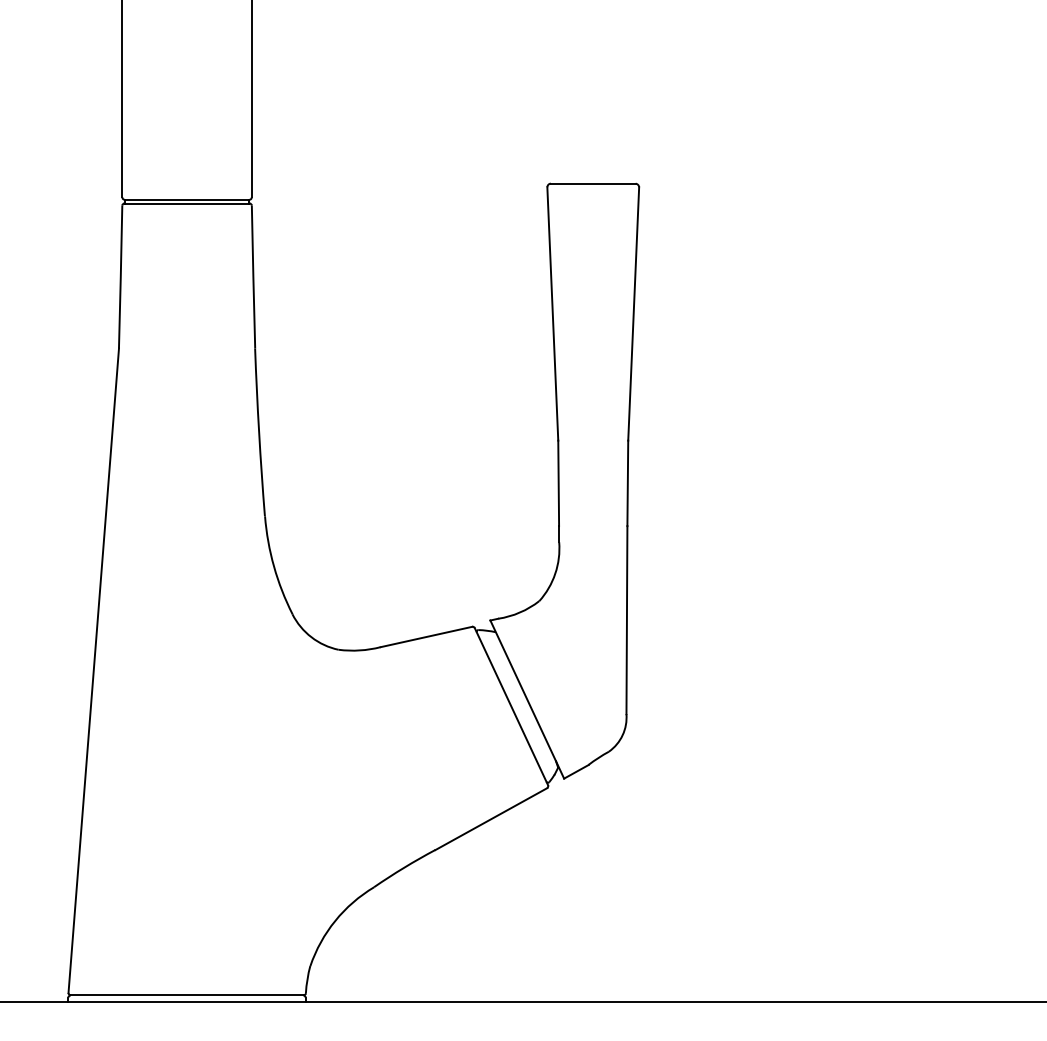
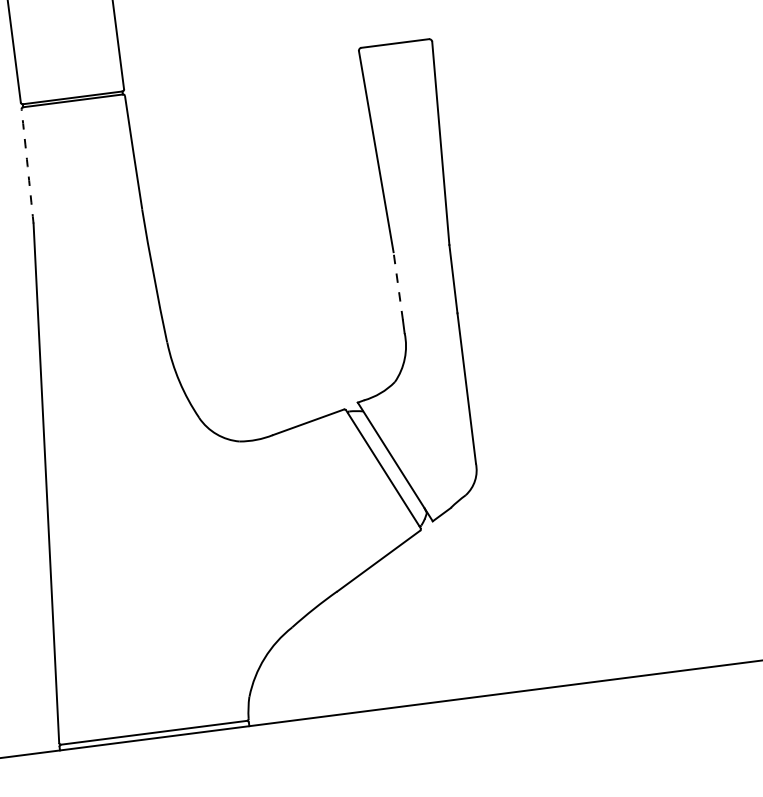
arc: (120, 277) -> (27, 166), solid -> dashed
line: (558, 483) -> (398, 286), solid -> dashed

